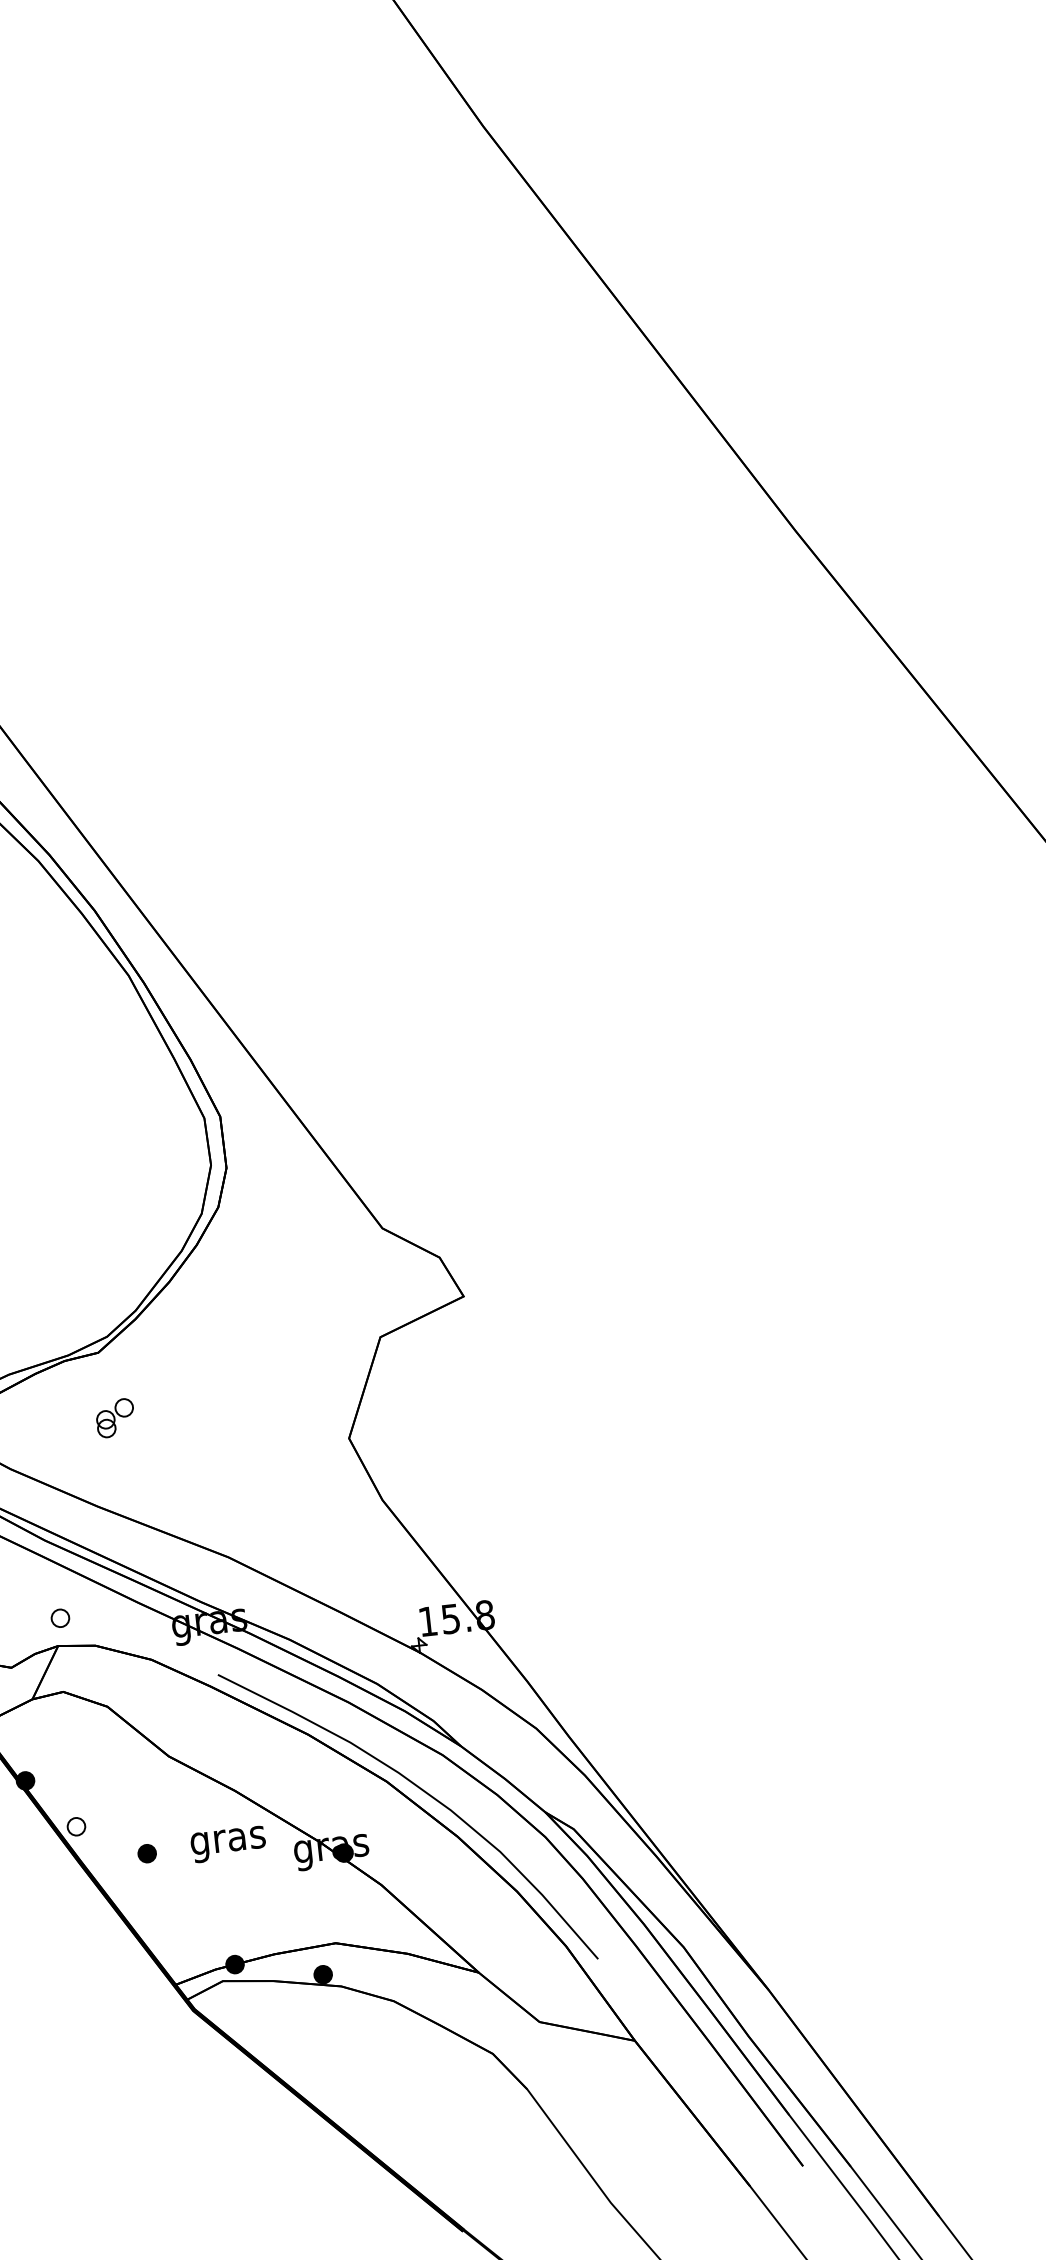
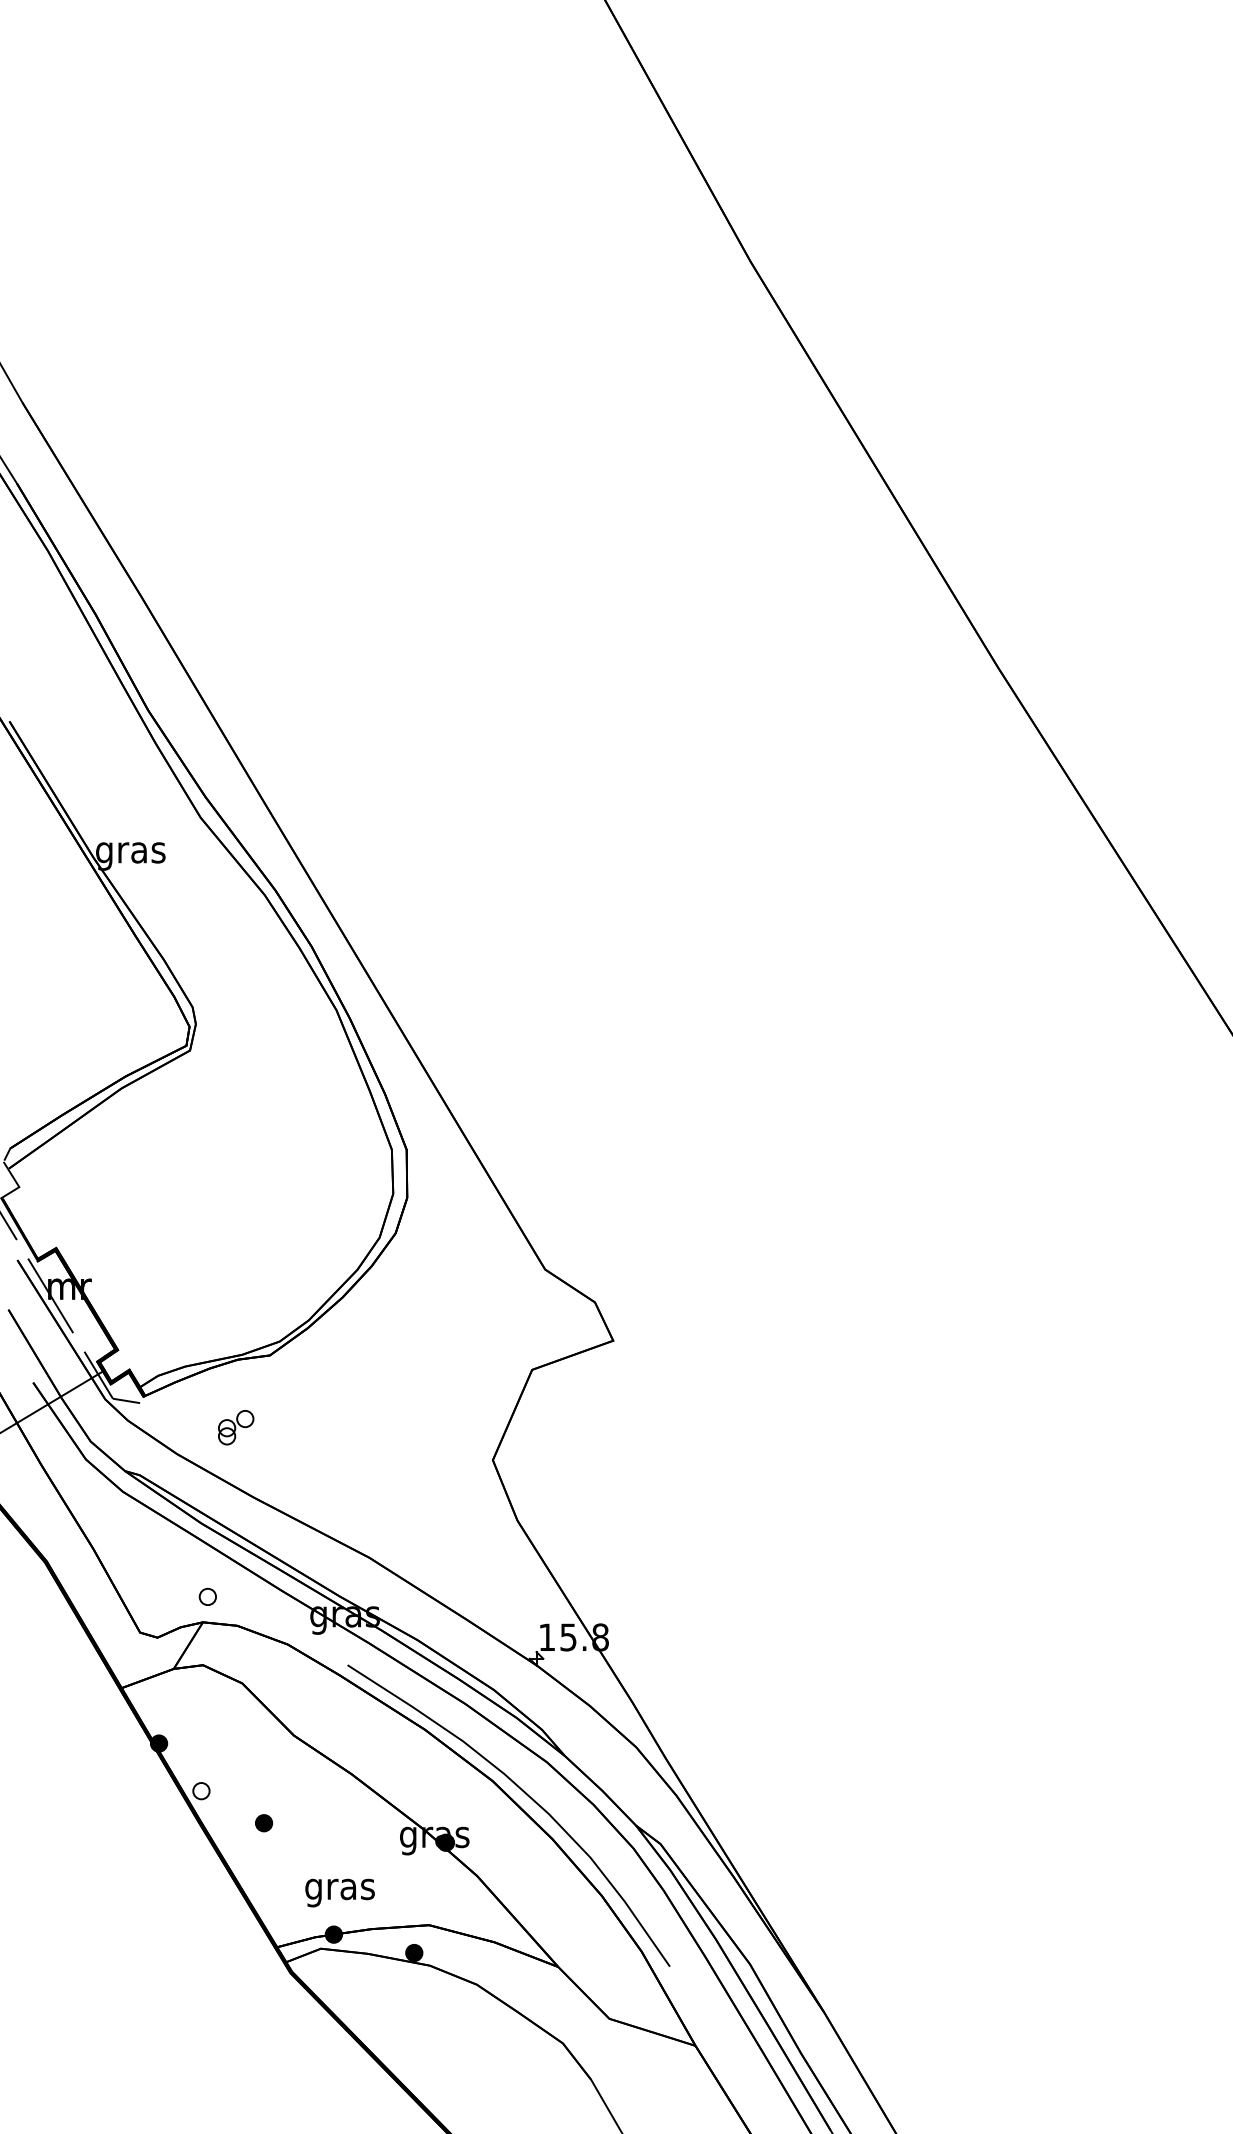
part: (115, 1417) -> (236, 1427), moved
text: (227, 1843) -> (339, 1892), moved

